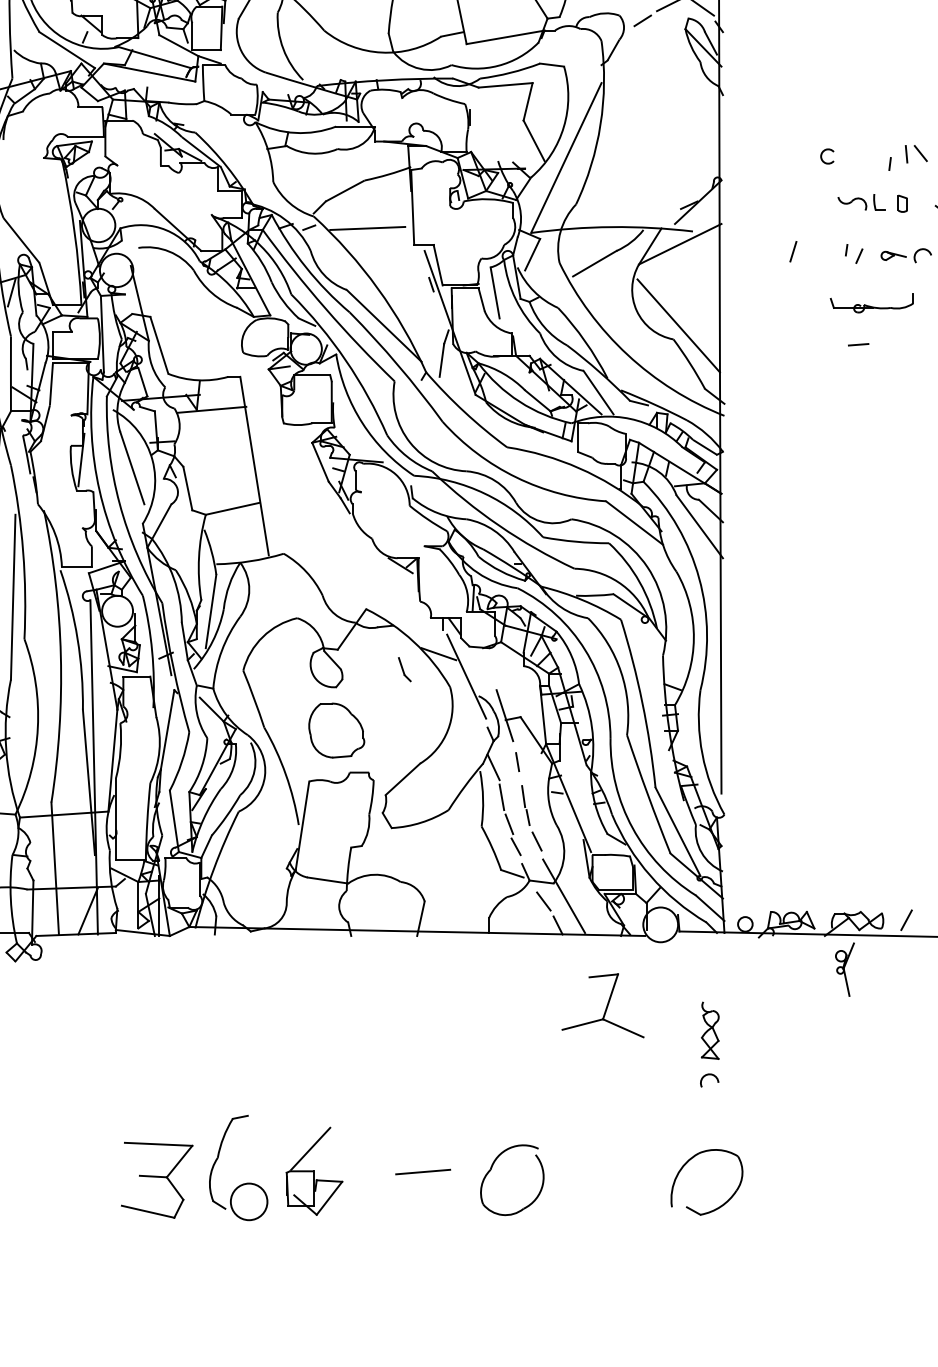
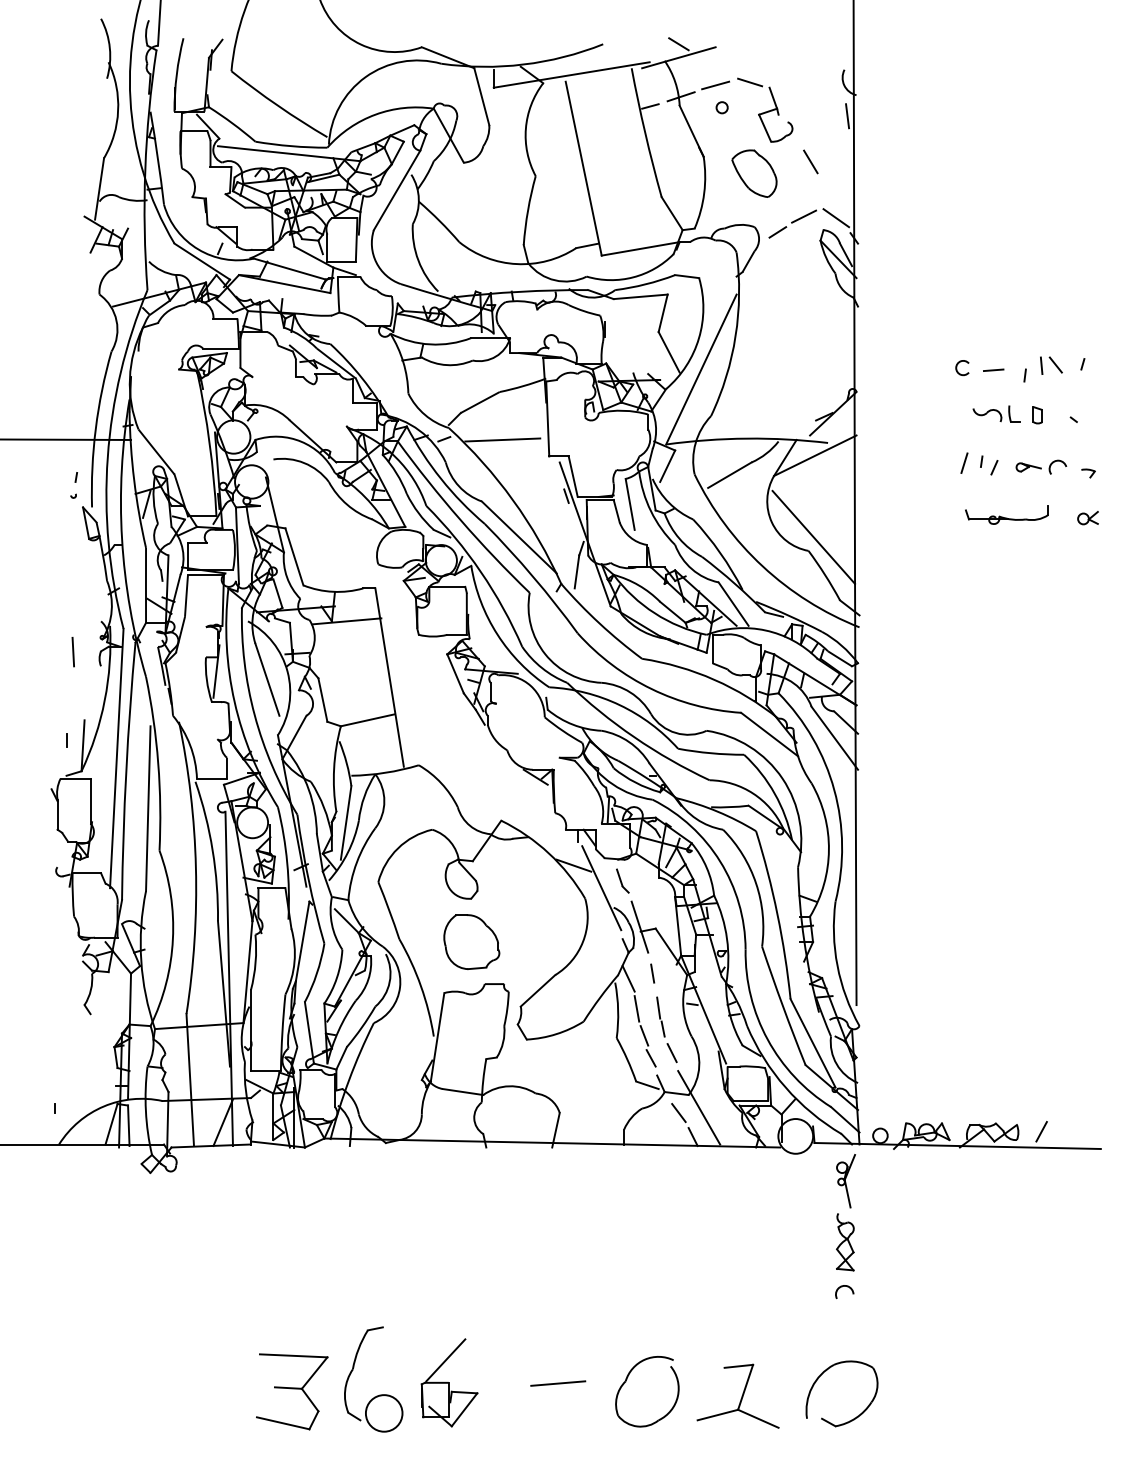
line: (793, 250) -> (964, 462), moved
line: (858, 343) -> (993, 369), moved
part: (404, 668) -> (622, 880), moved
part: (844, 969) -> (845, 1181), moved
part: (602, 1004) -> (737, 1395), moved

